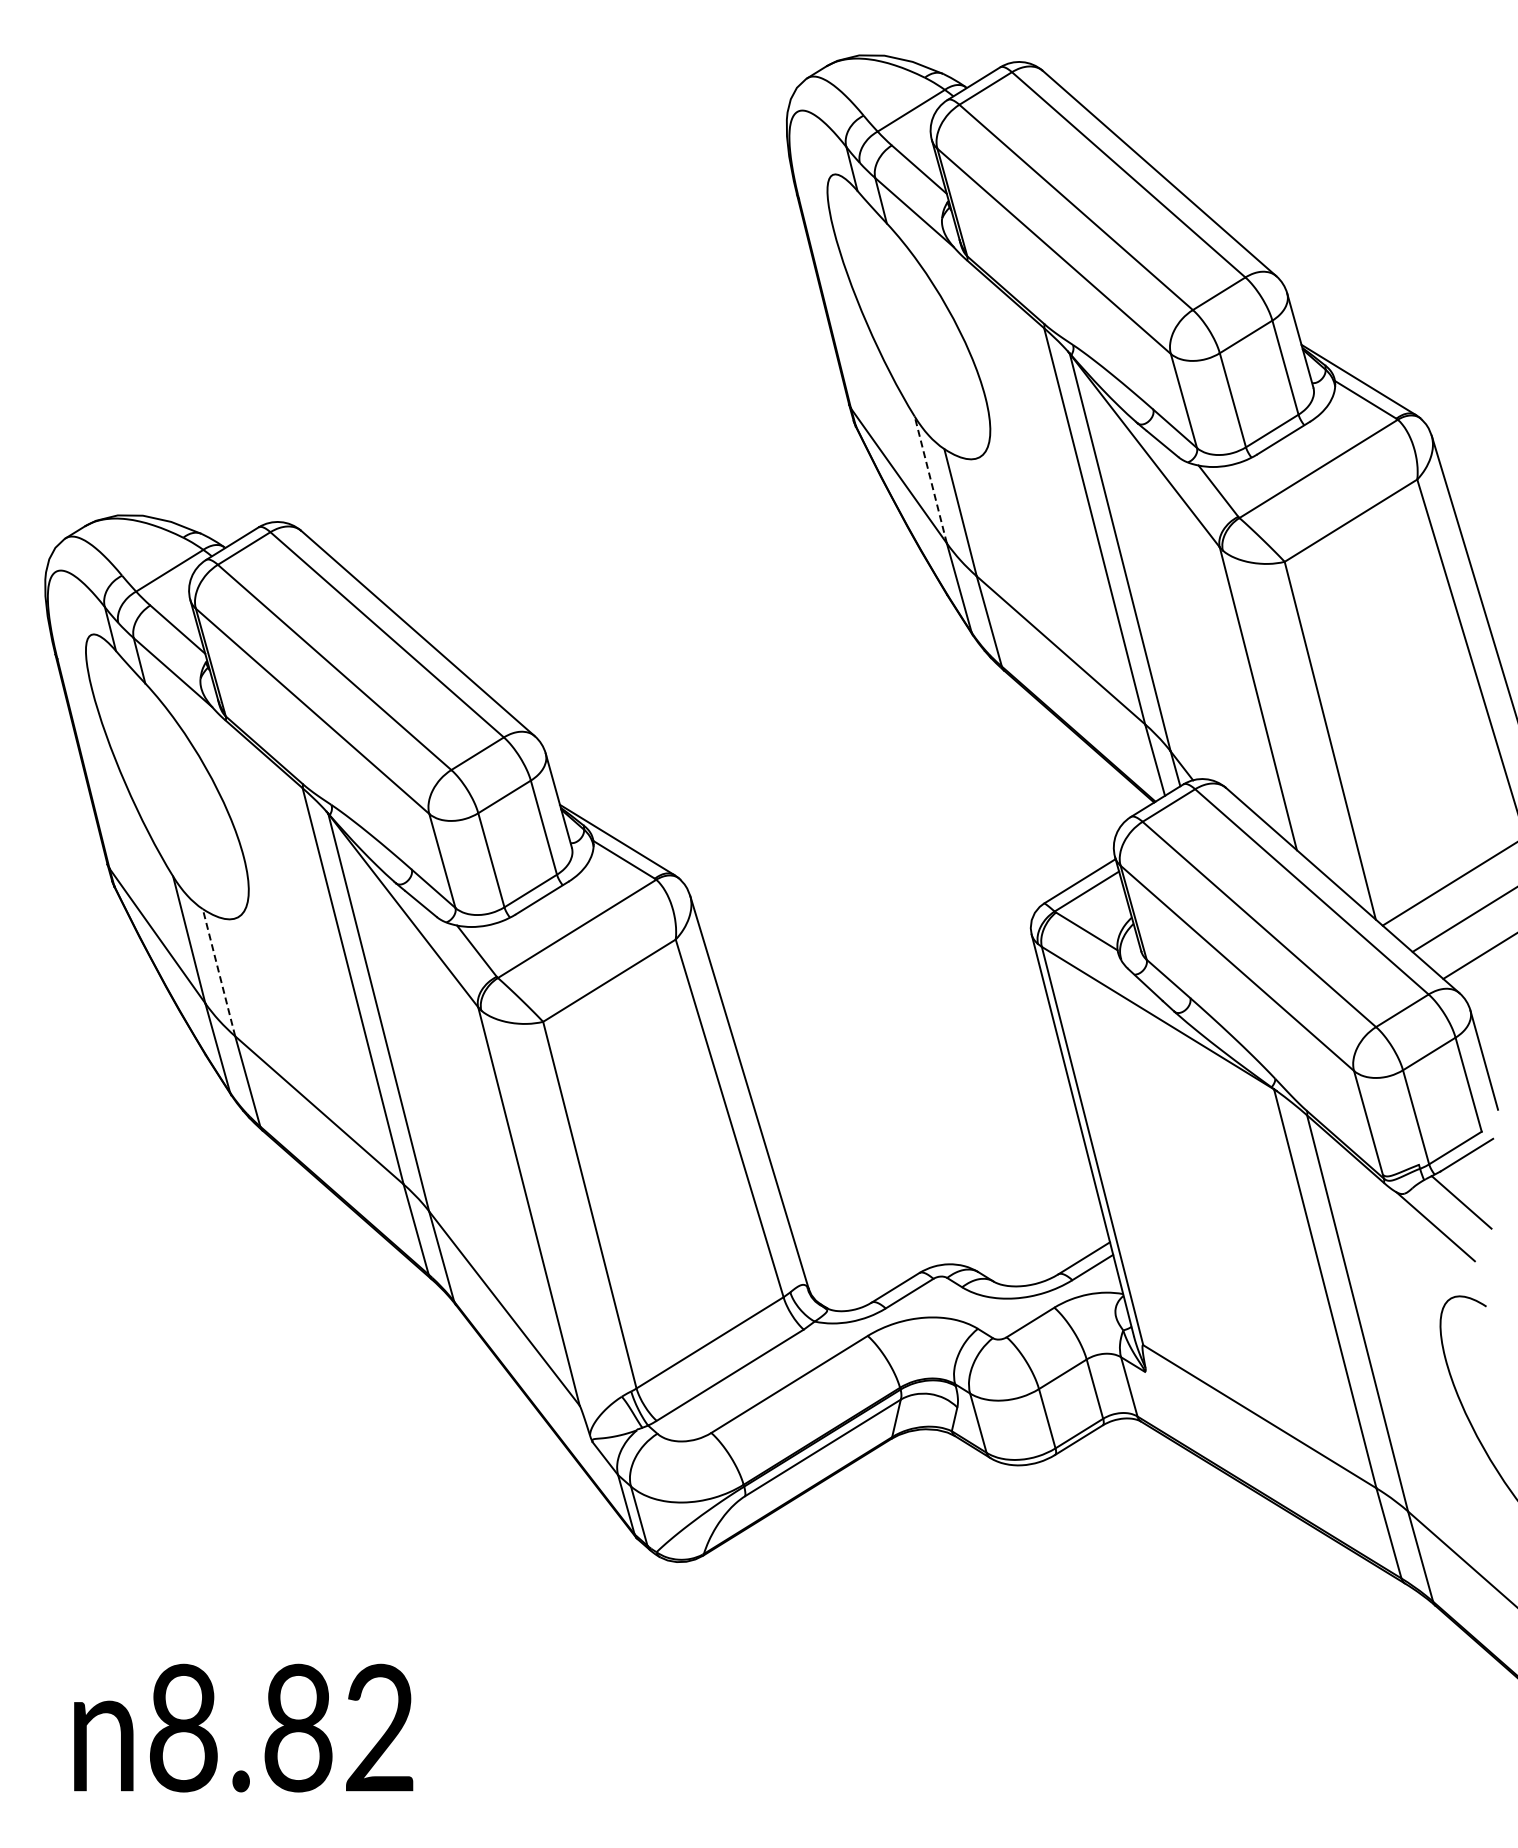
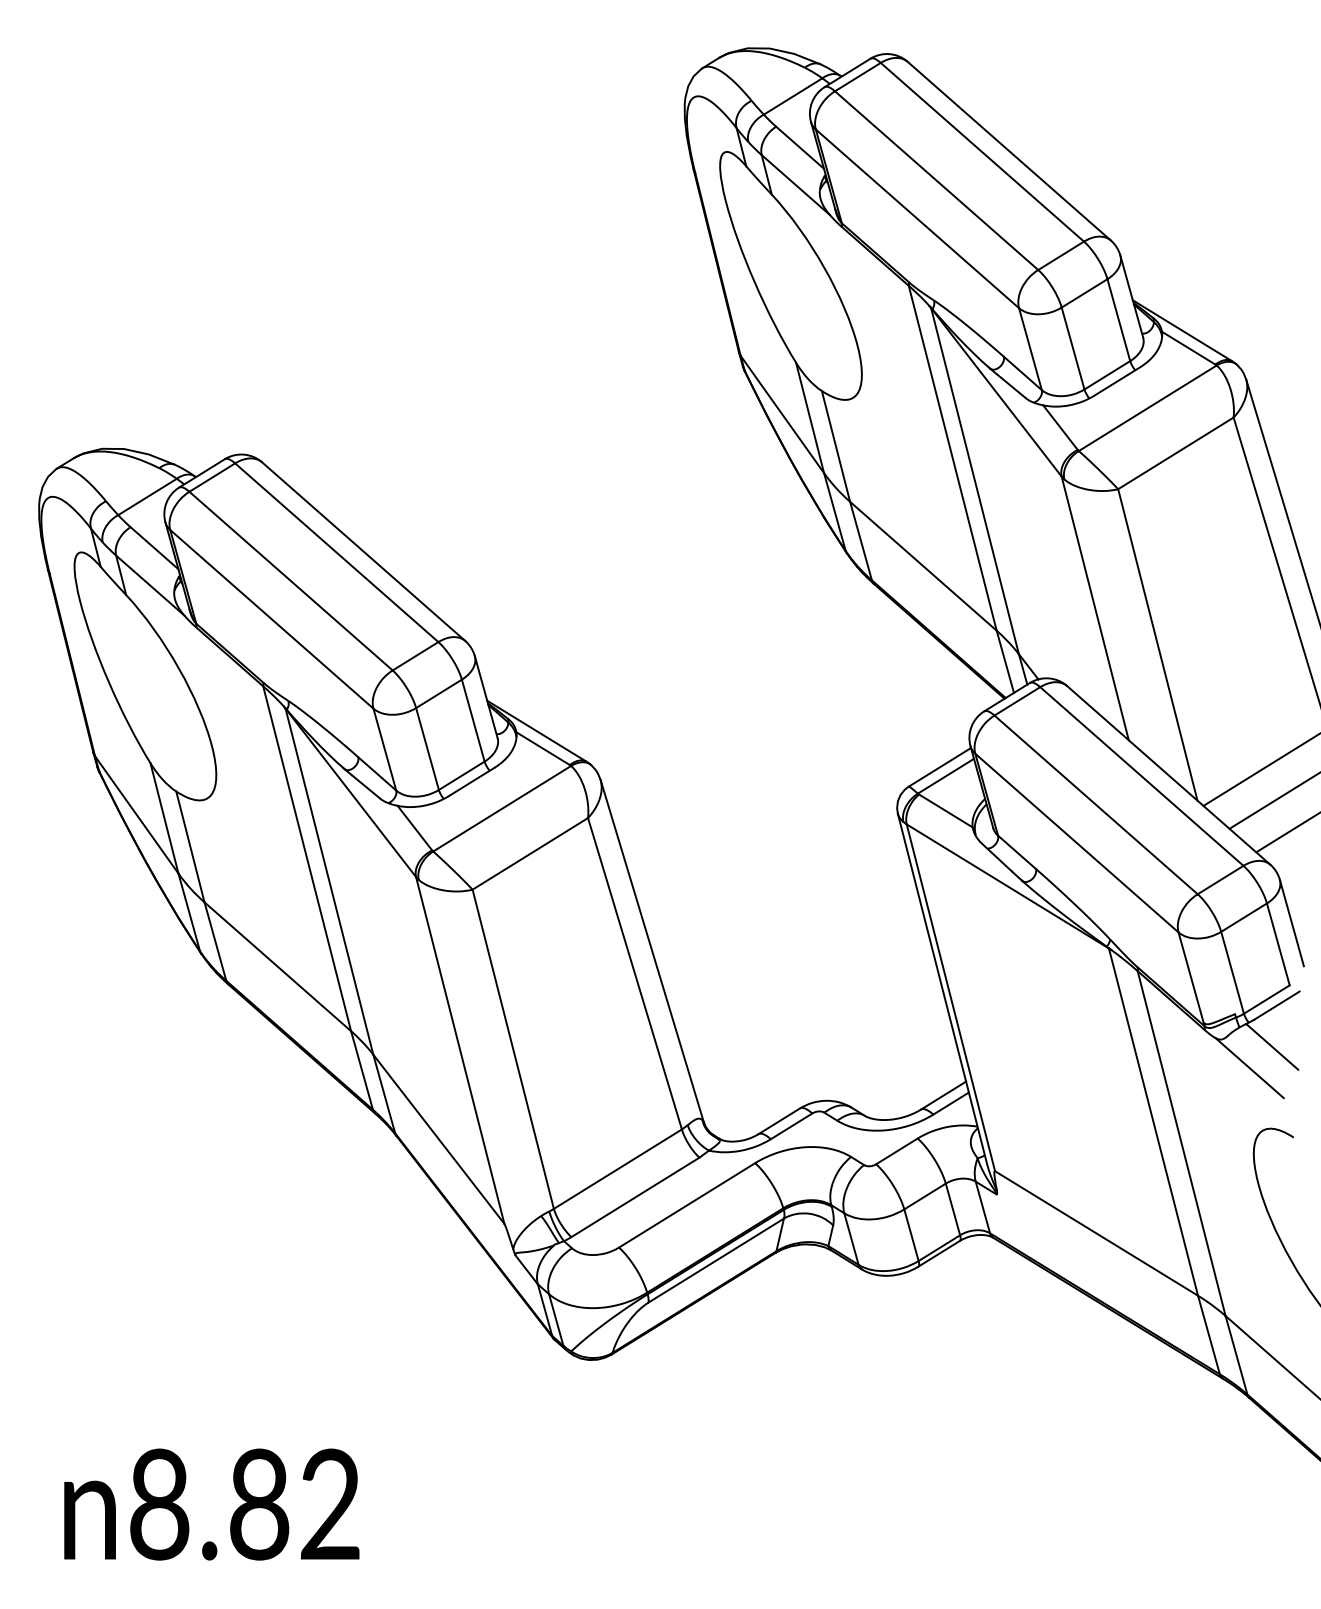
line: (930, 479) -> (809, 417), dashed -> solid
line: (219, 972) -> (190, 846), dashed -> solid

